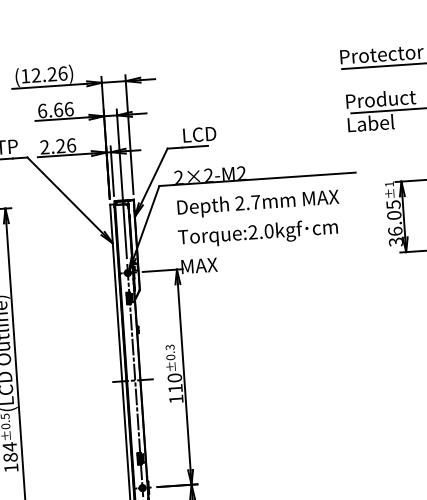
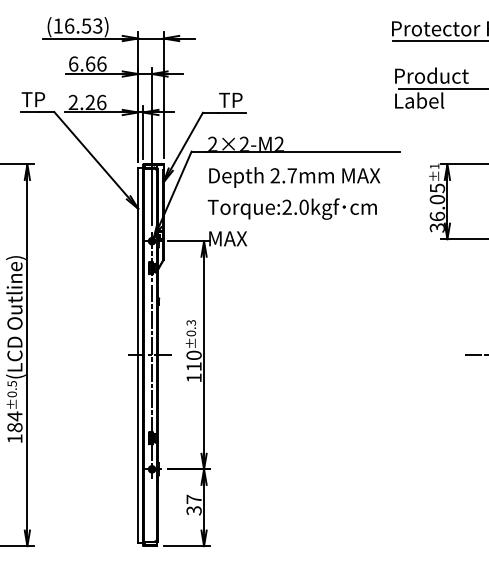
text: (49, 74) -> (83, 25), (12.26) -> (16.53)
text: (199, 133) -> (237, 99), LCD -> TP

